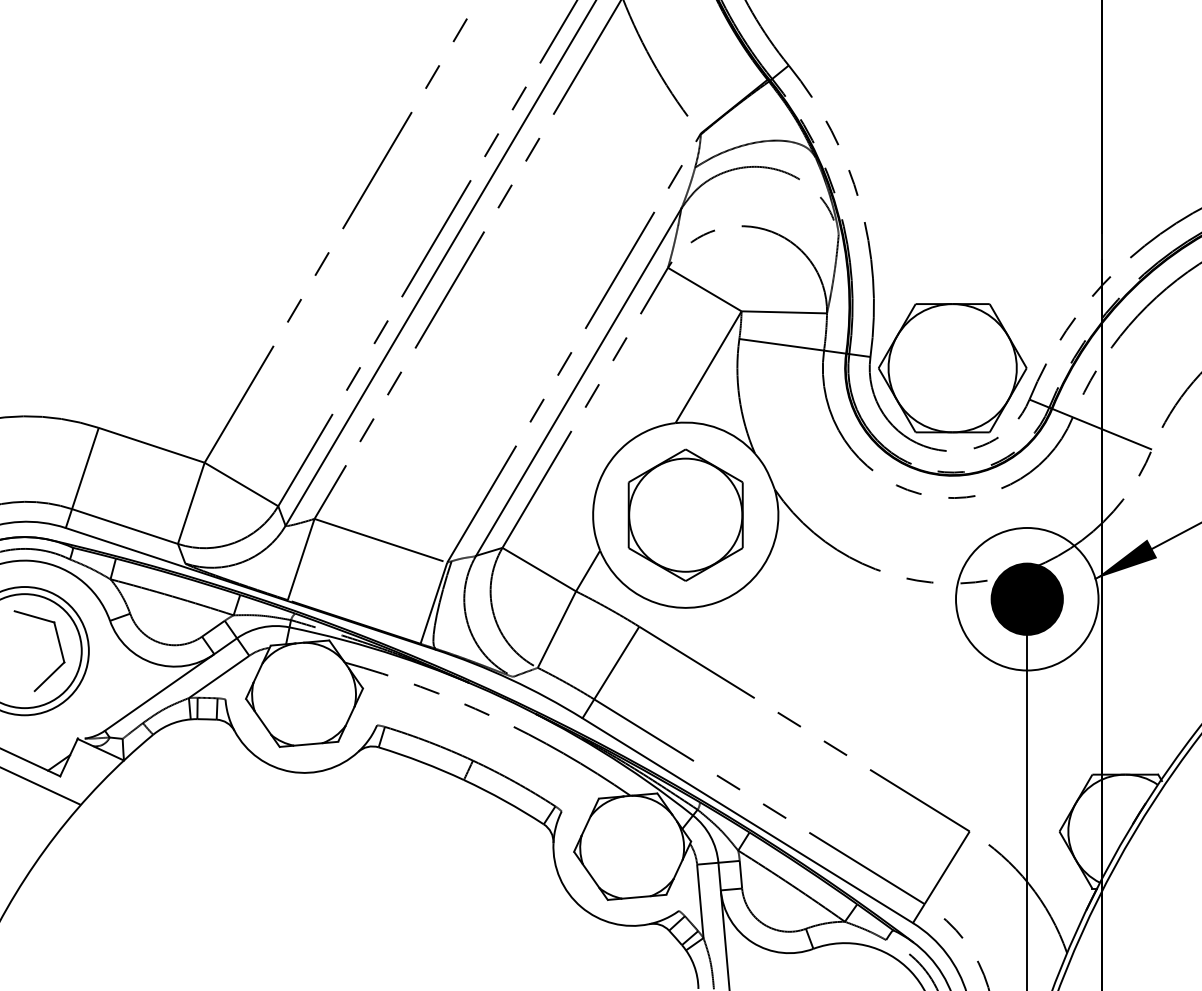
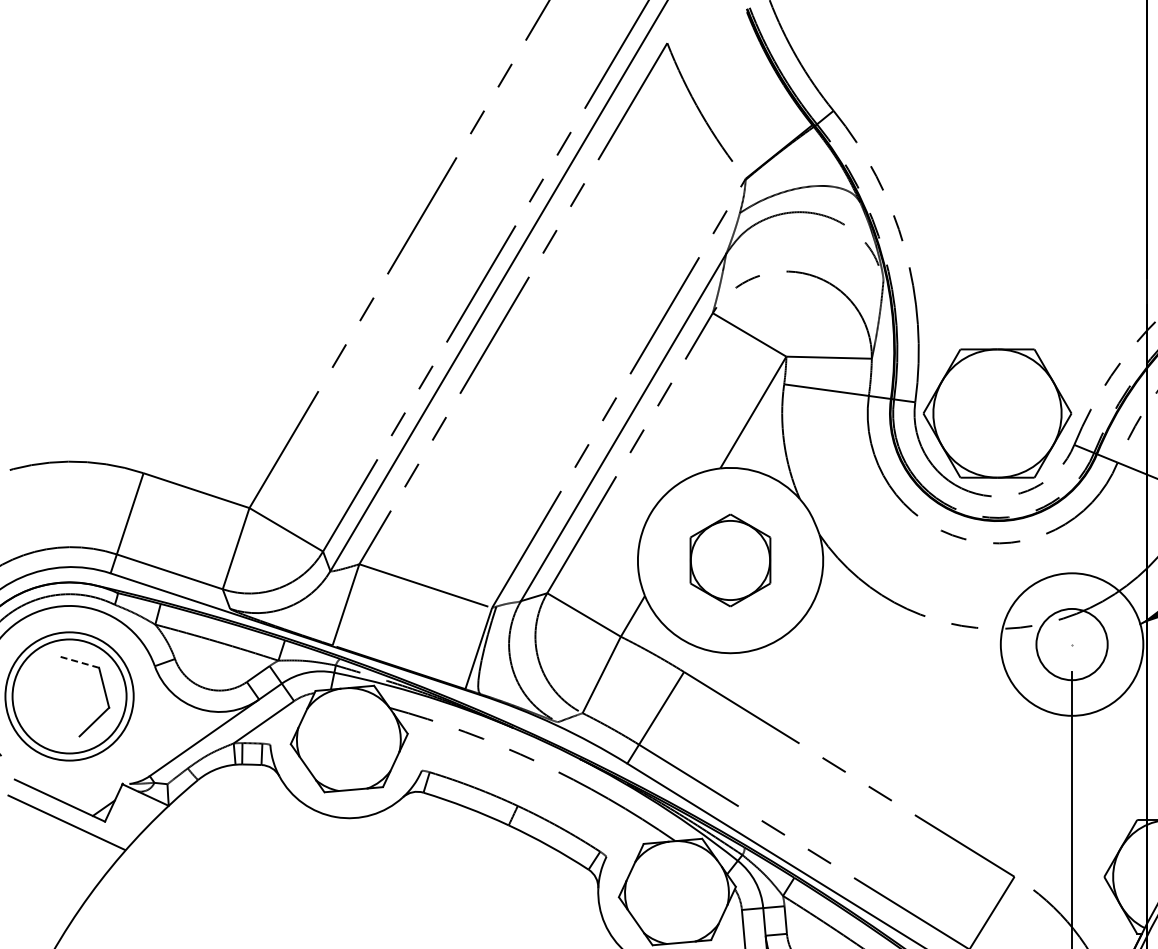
part: (685, 514) -> (730, 559), size x0.7
fill: (1026, 598) -> (1071, 643), removed
line: (34, 616) -> (79, 661), solid -> dashed

